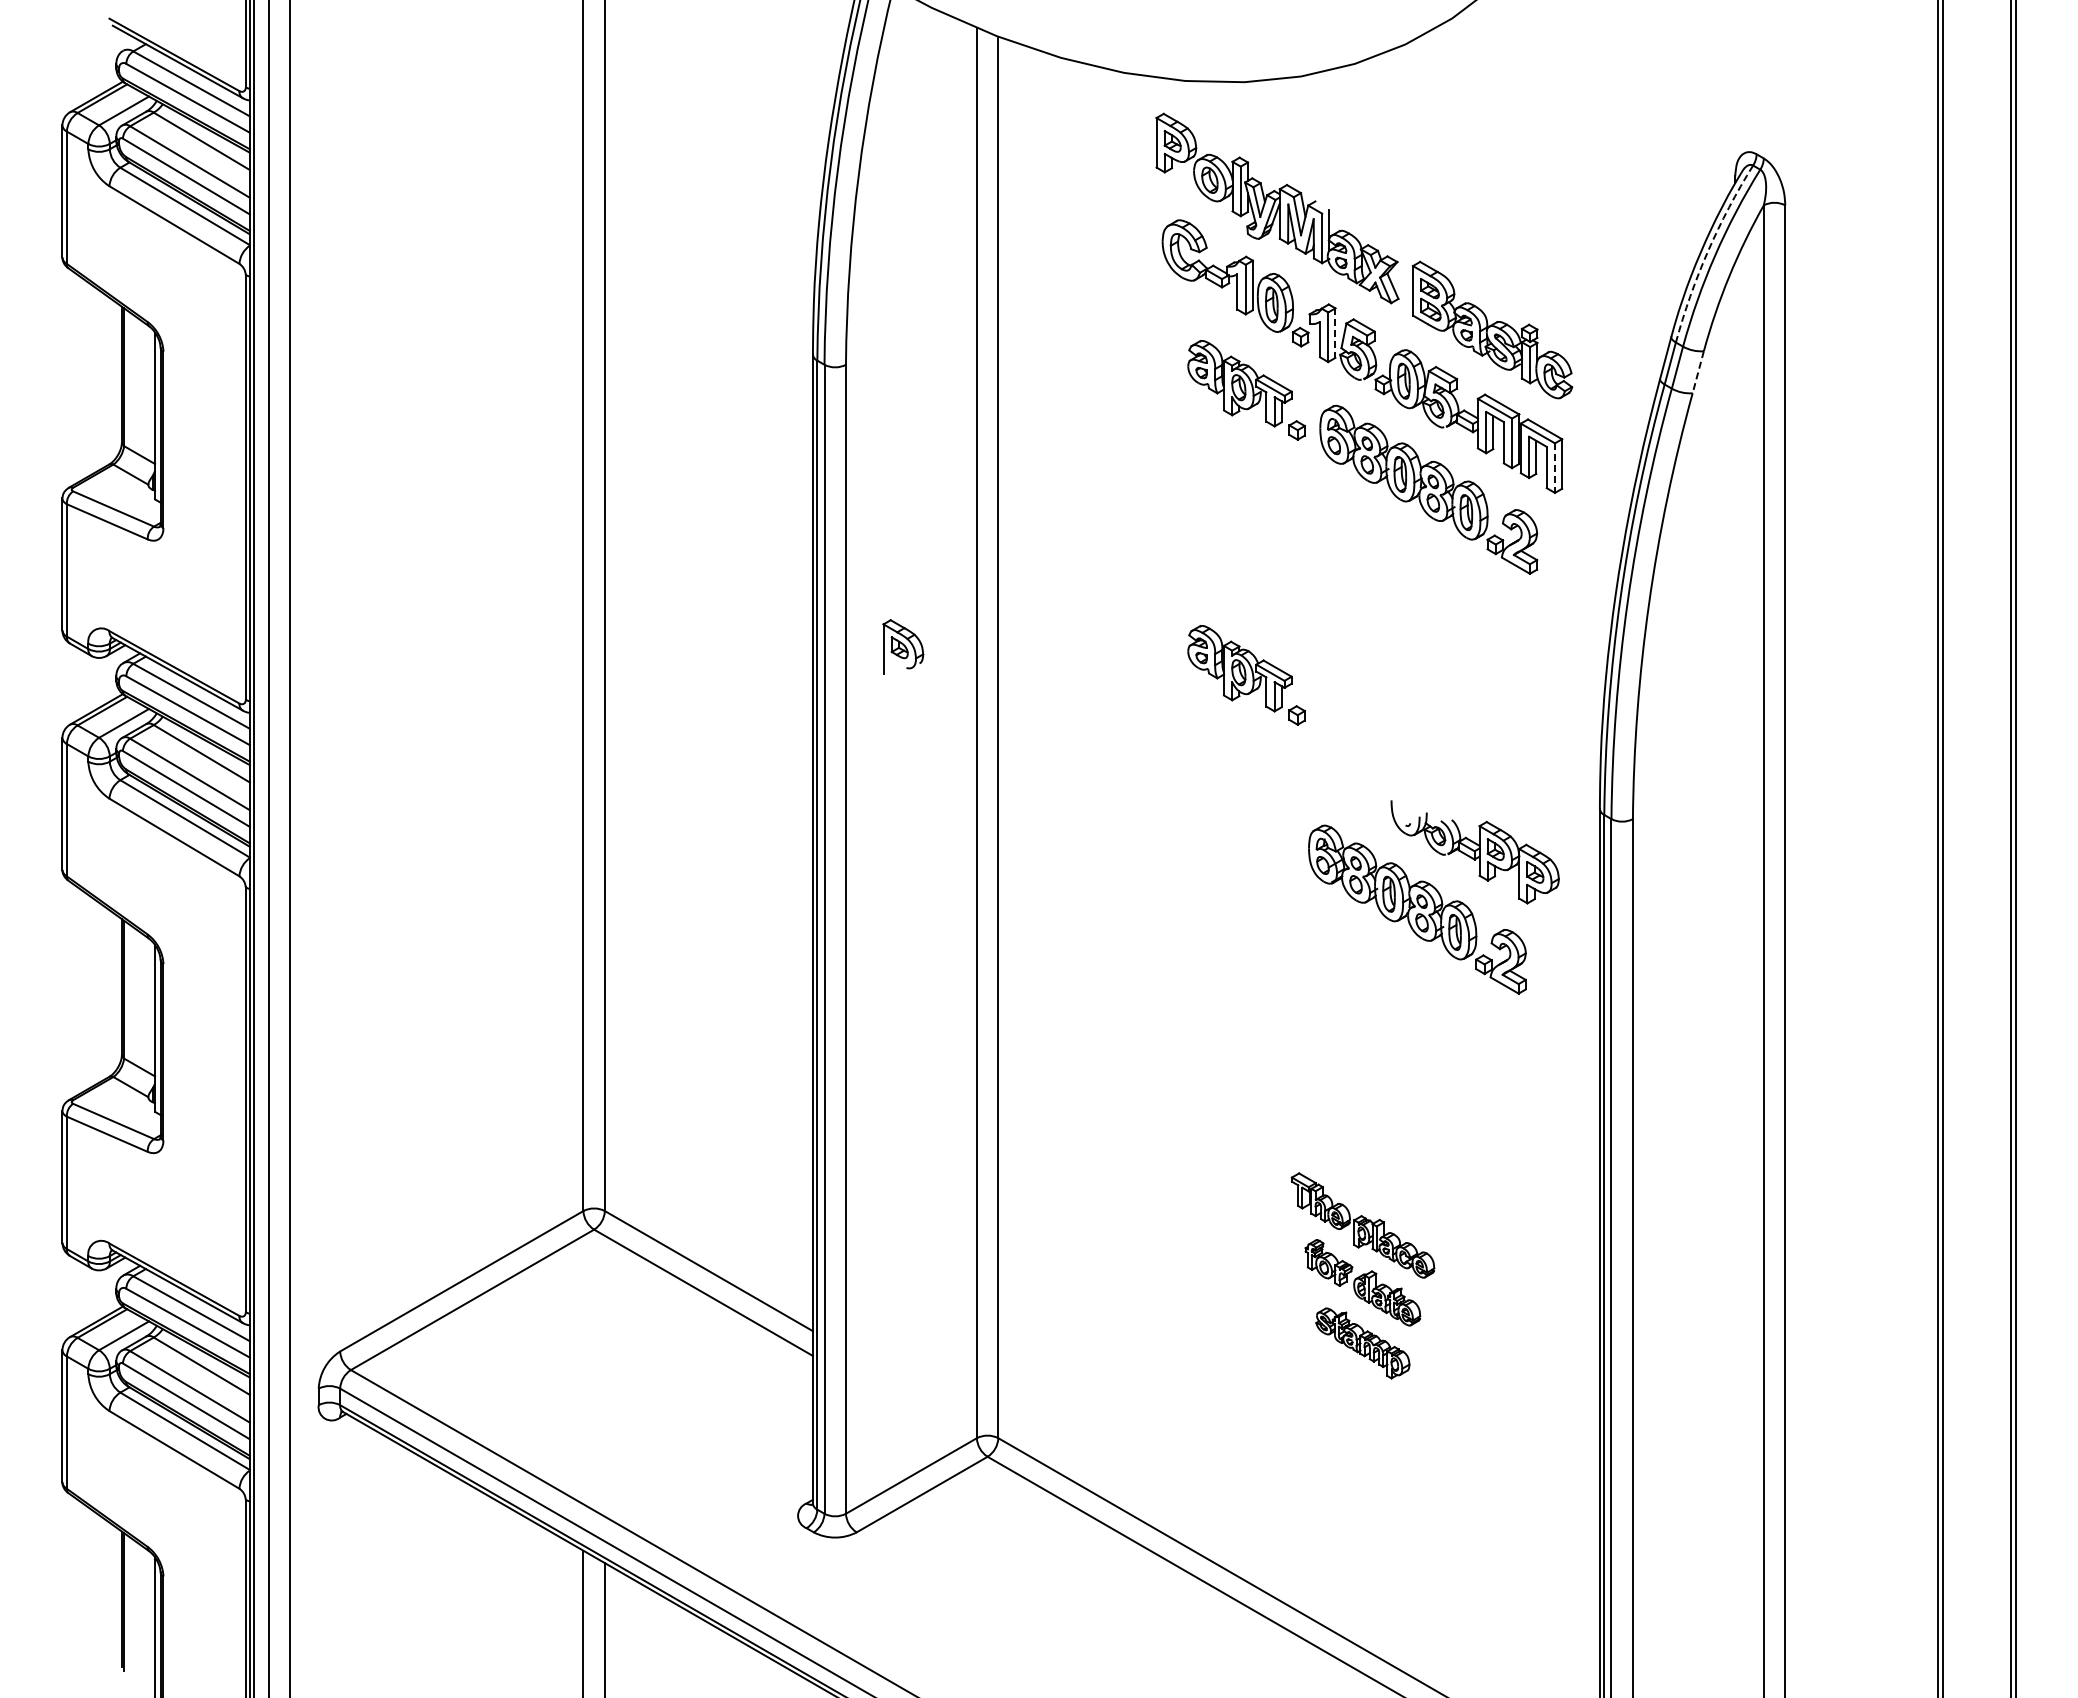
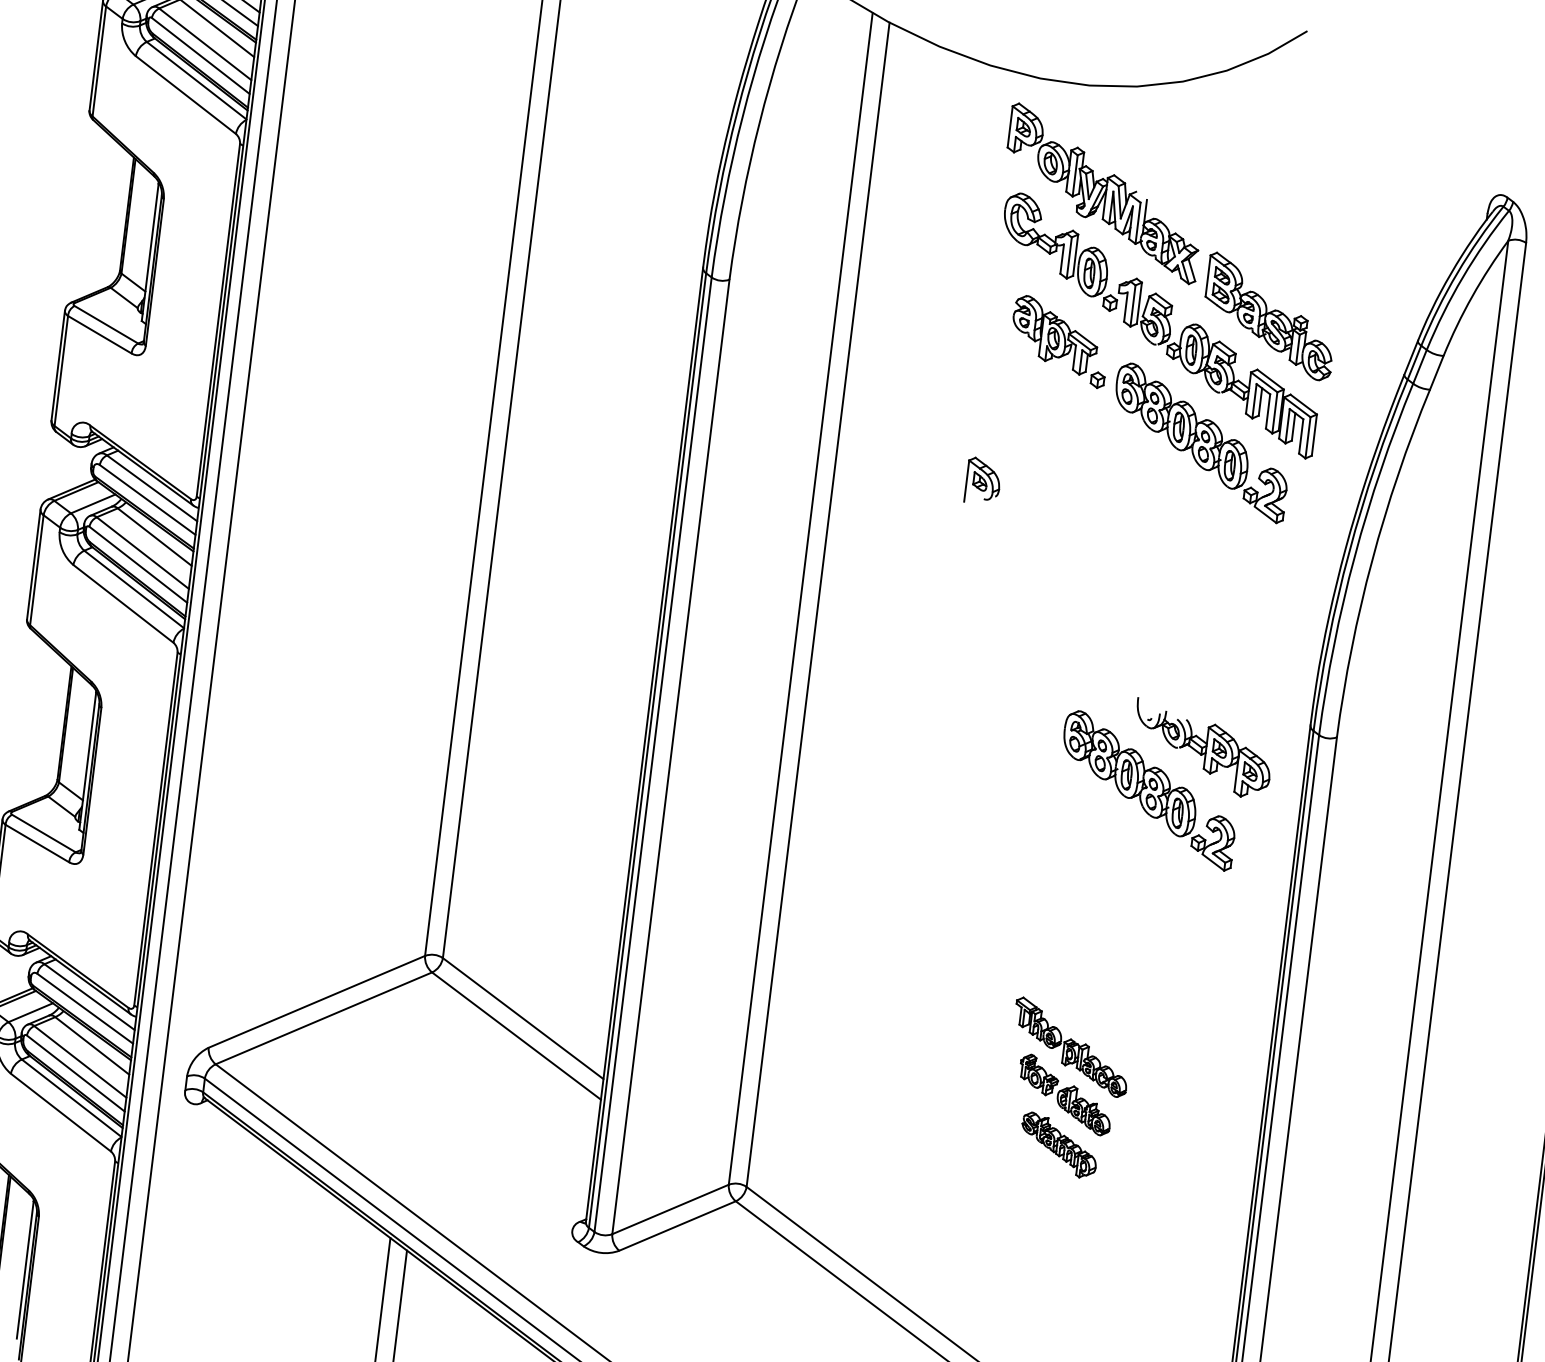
arc: (1708, 251) -> (1457, 273), dashed -> solid
line: (1335, 333) -> (1139, 303), dashed -> solid
line: (1698, 372) -> (1436, 373), dashed -> solid
line: (1554, 468) -> (1307, 438), dashed -> solid
part: (903, 646) -> (983, 480), moved
part: (1246, 675) -> (1030, 578), removed

